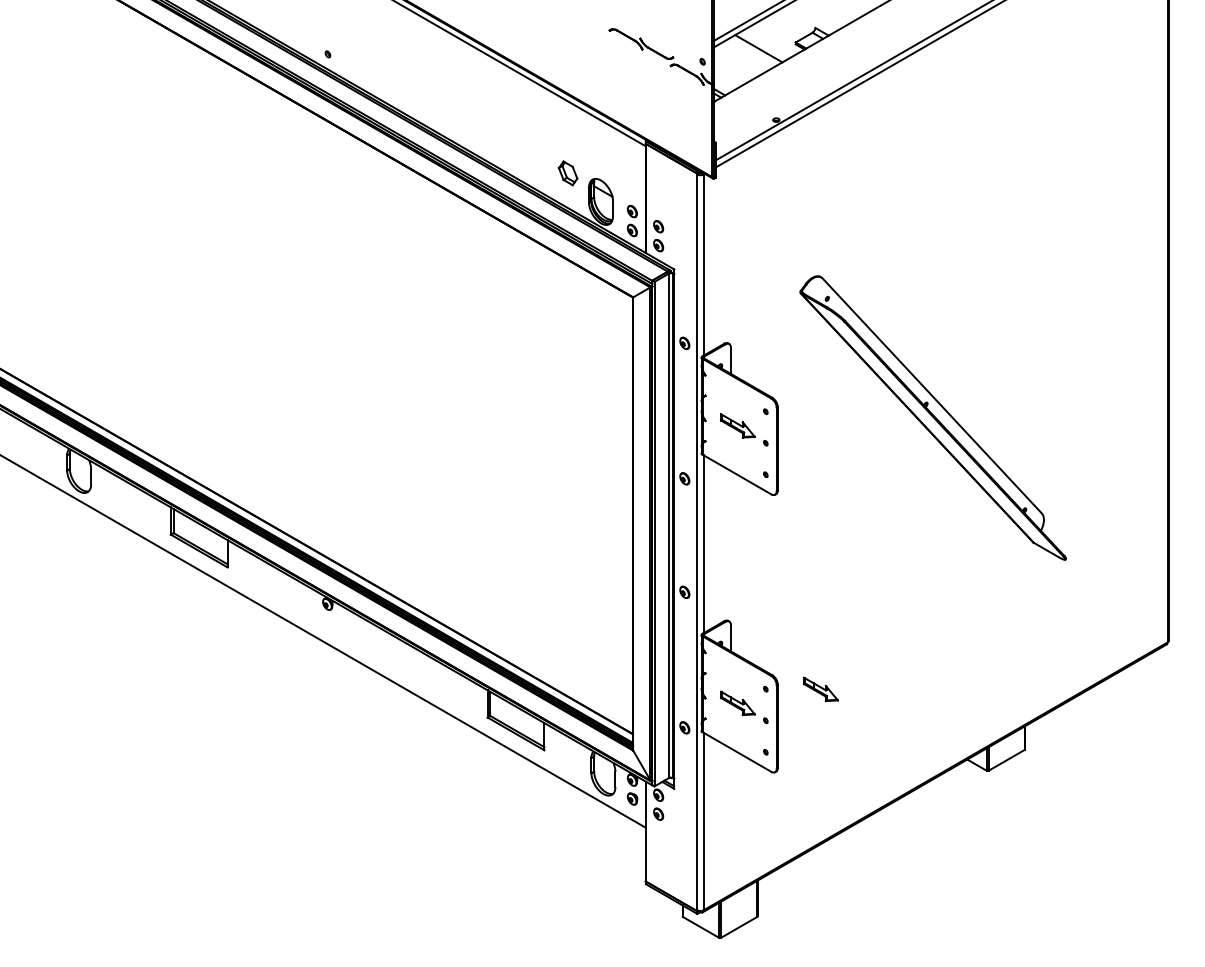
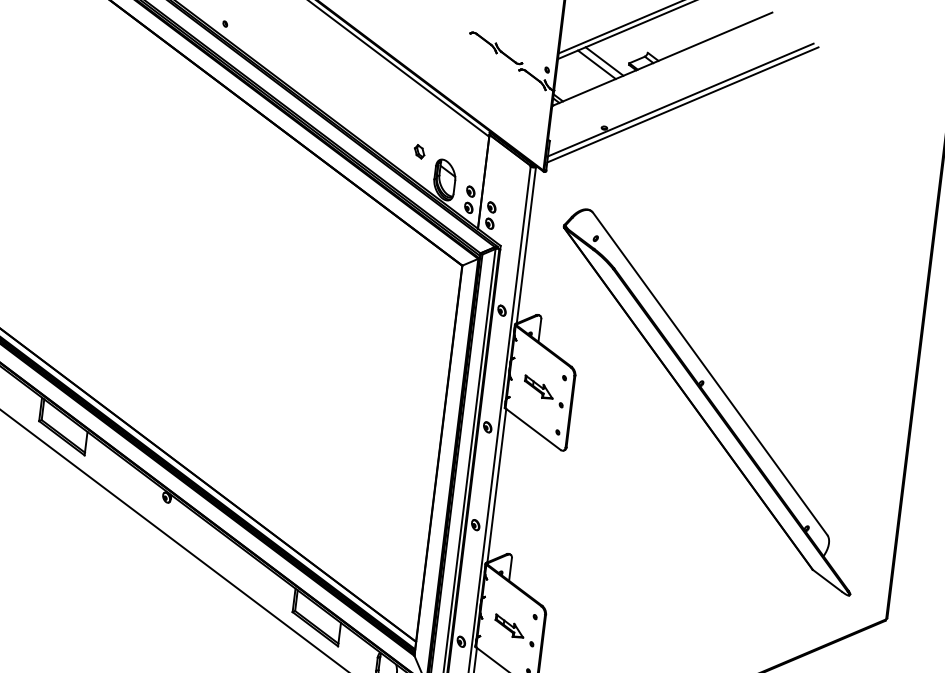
line: (766, 43) -> (604, 61), added
part: (568, 172) -> (419, 151), size x0.62
part: (932, 417) -> (707, 400), size x1.43
part: (820, 689) -> (582, 623), removed

